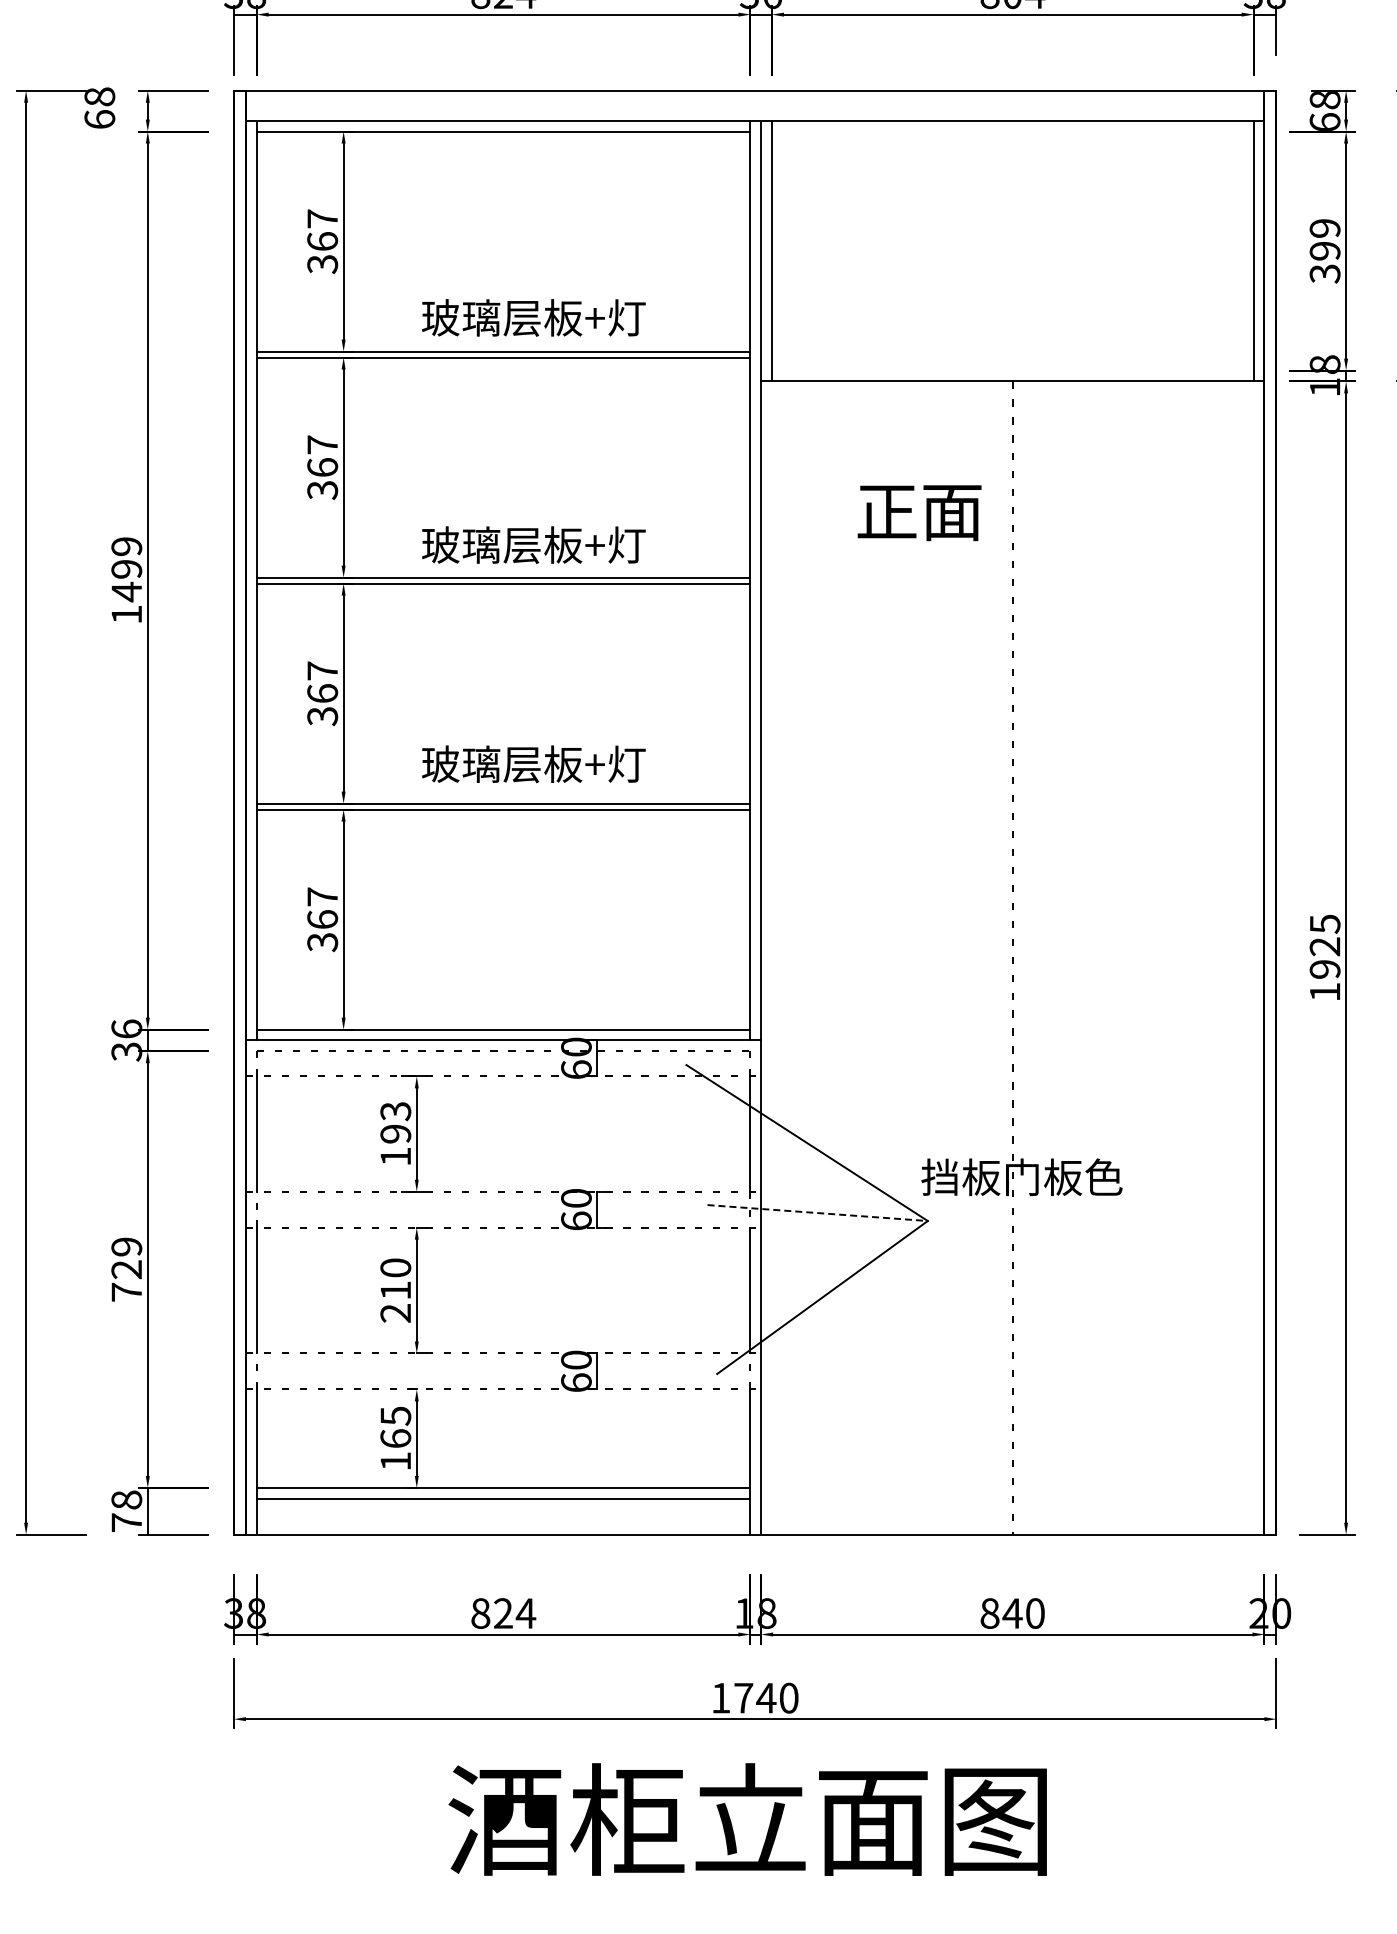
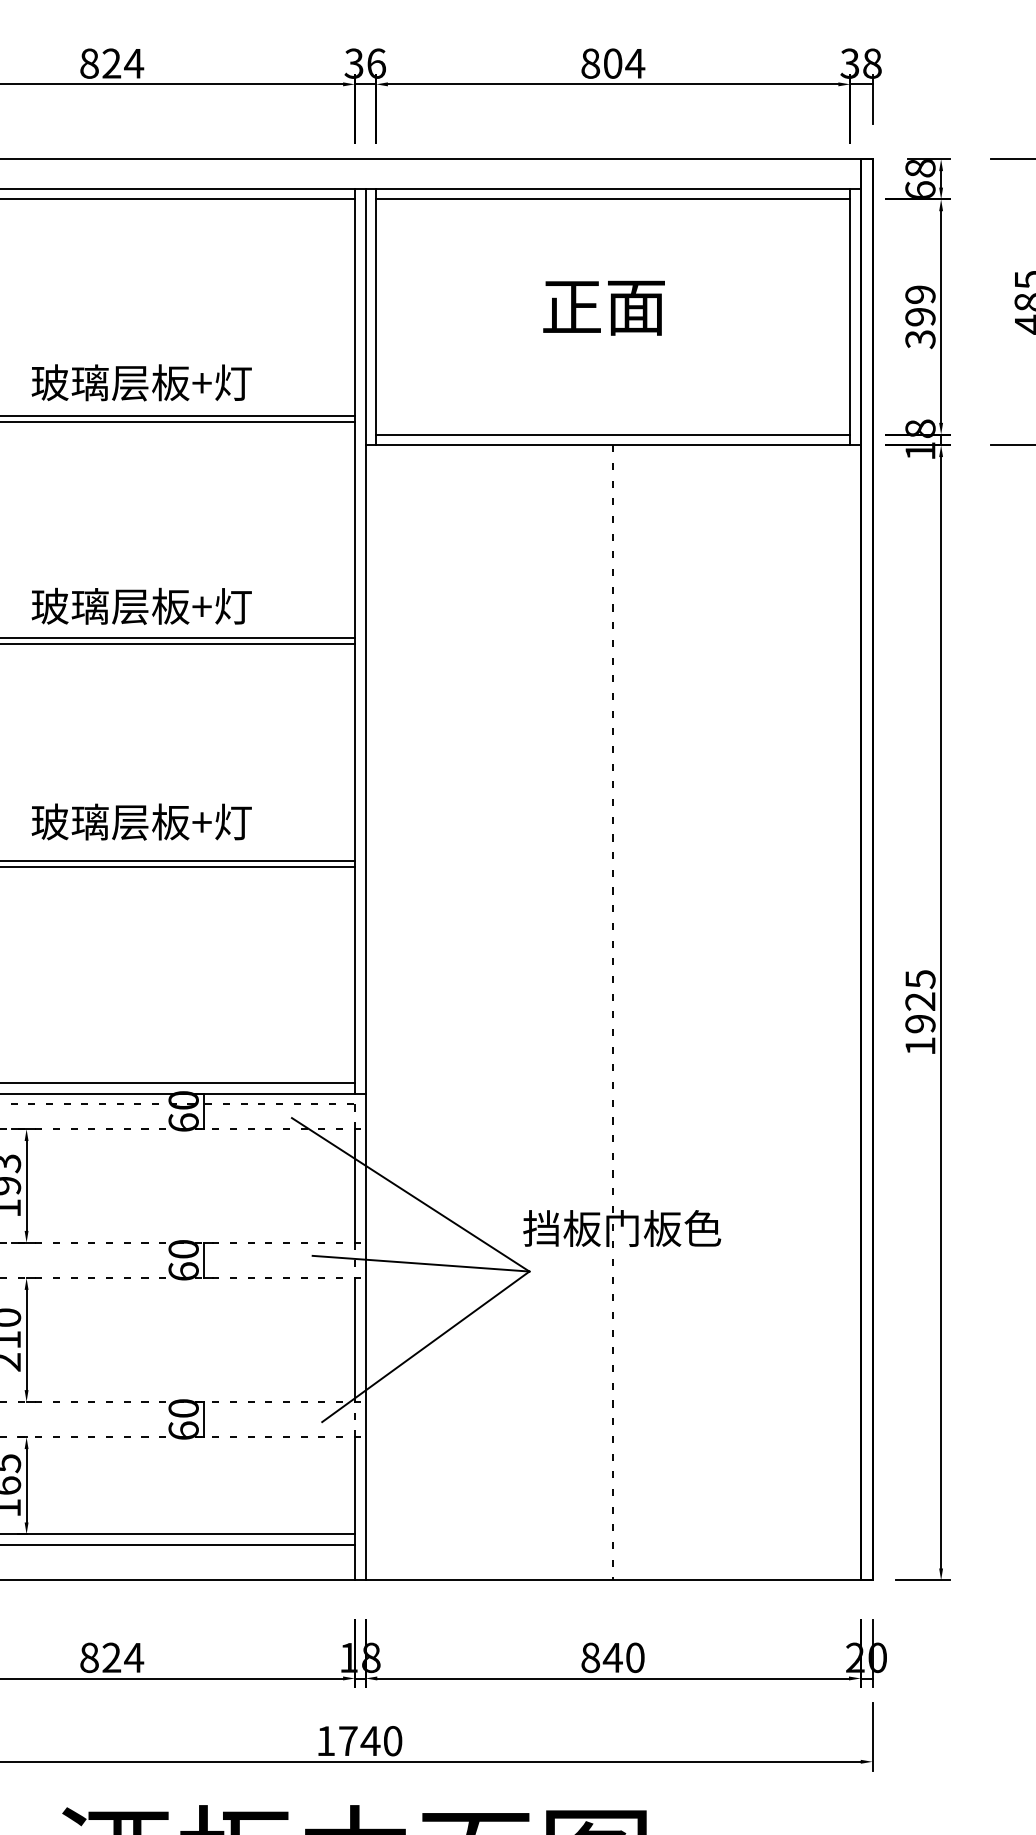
line: (1012, 131) -> (612, 199), added
line: (1012, 370) -> (612, 434), added
text: (919, 513) -> (603, 308), moved
line: (818, 1213) -> (421, 1264), dashed -> solid

